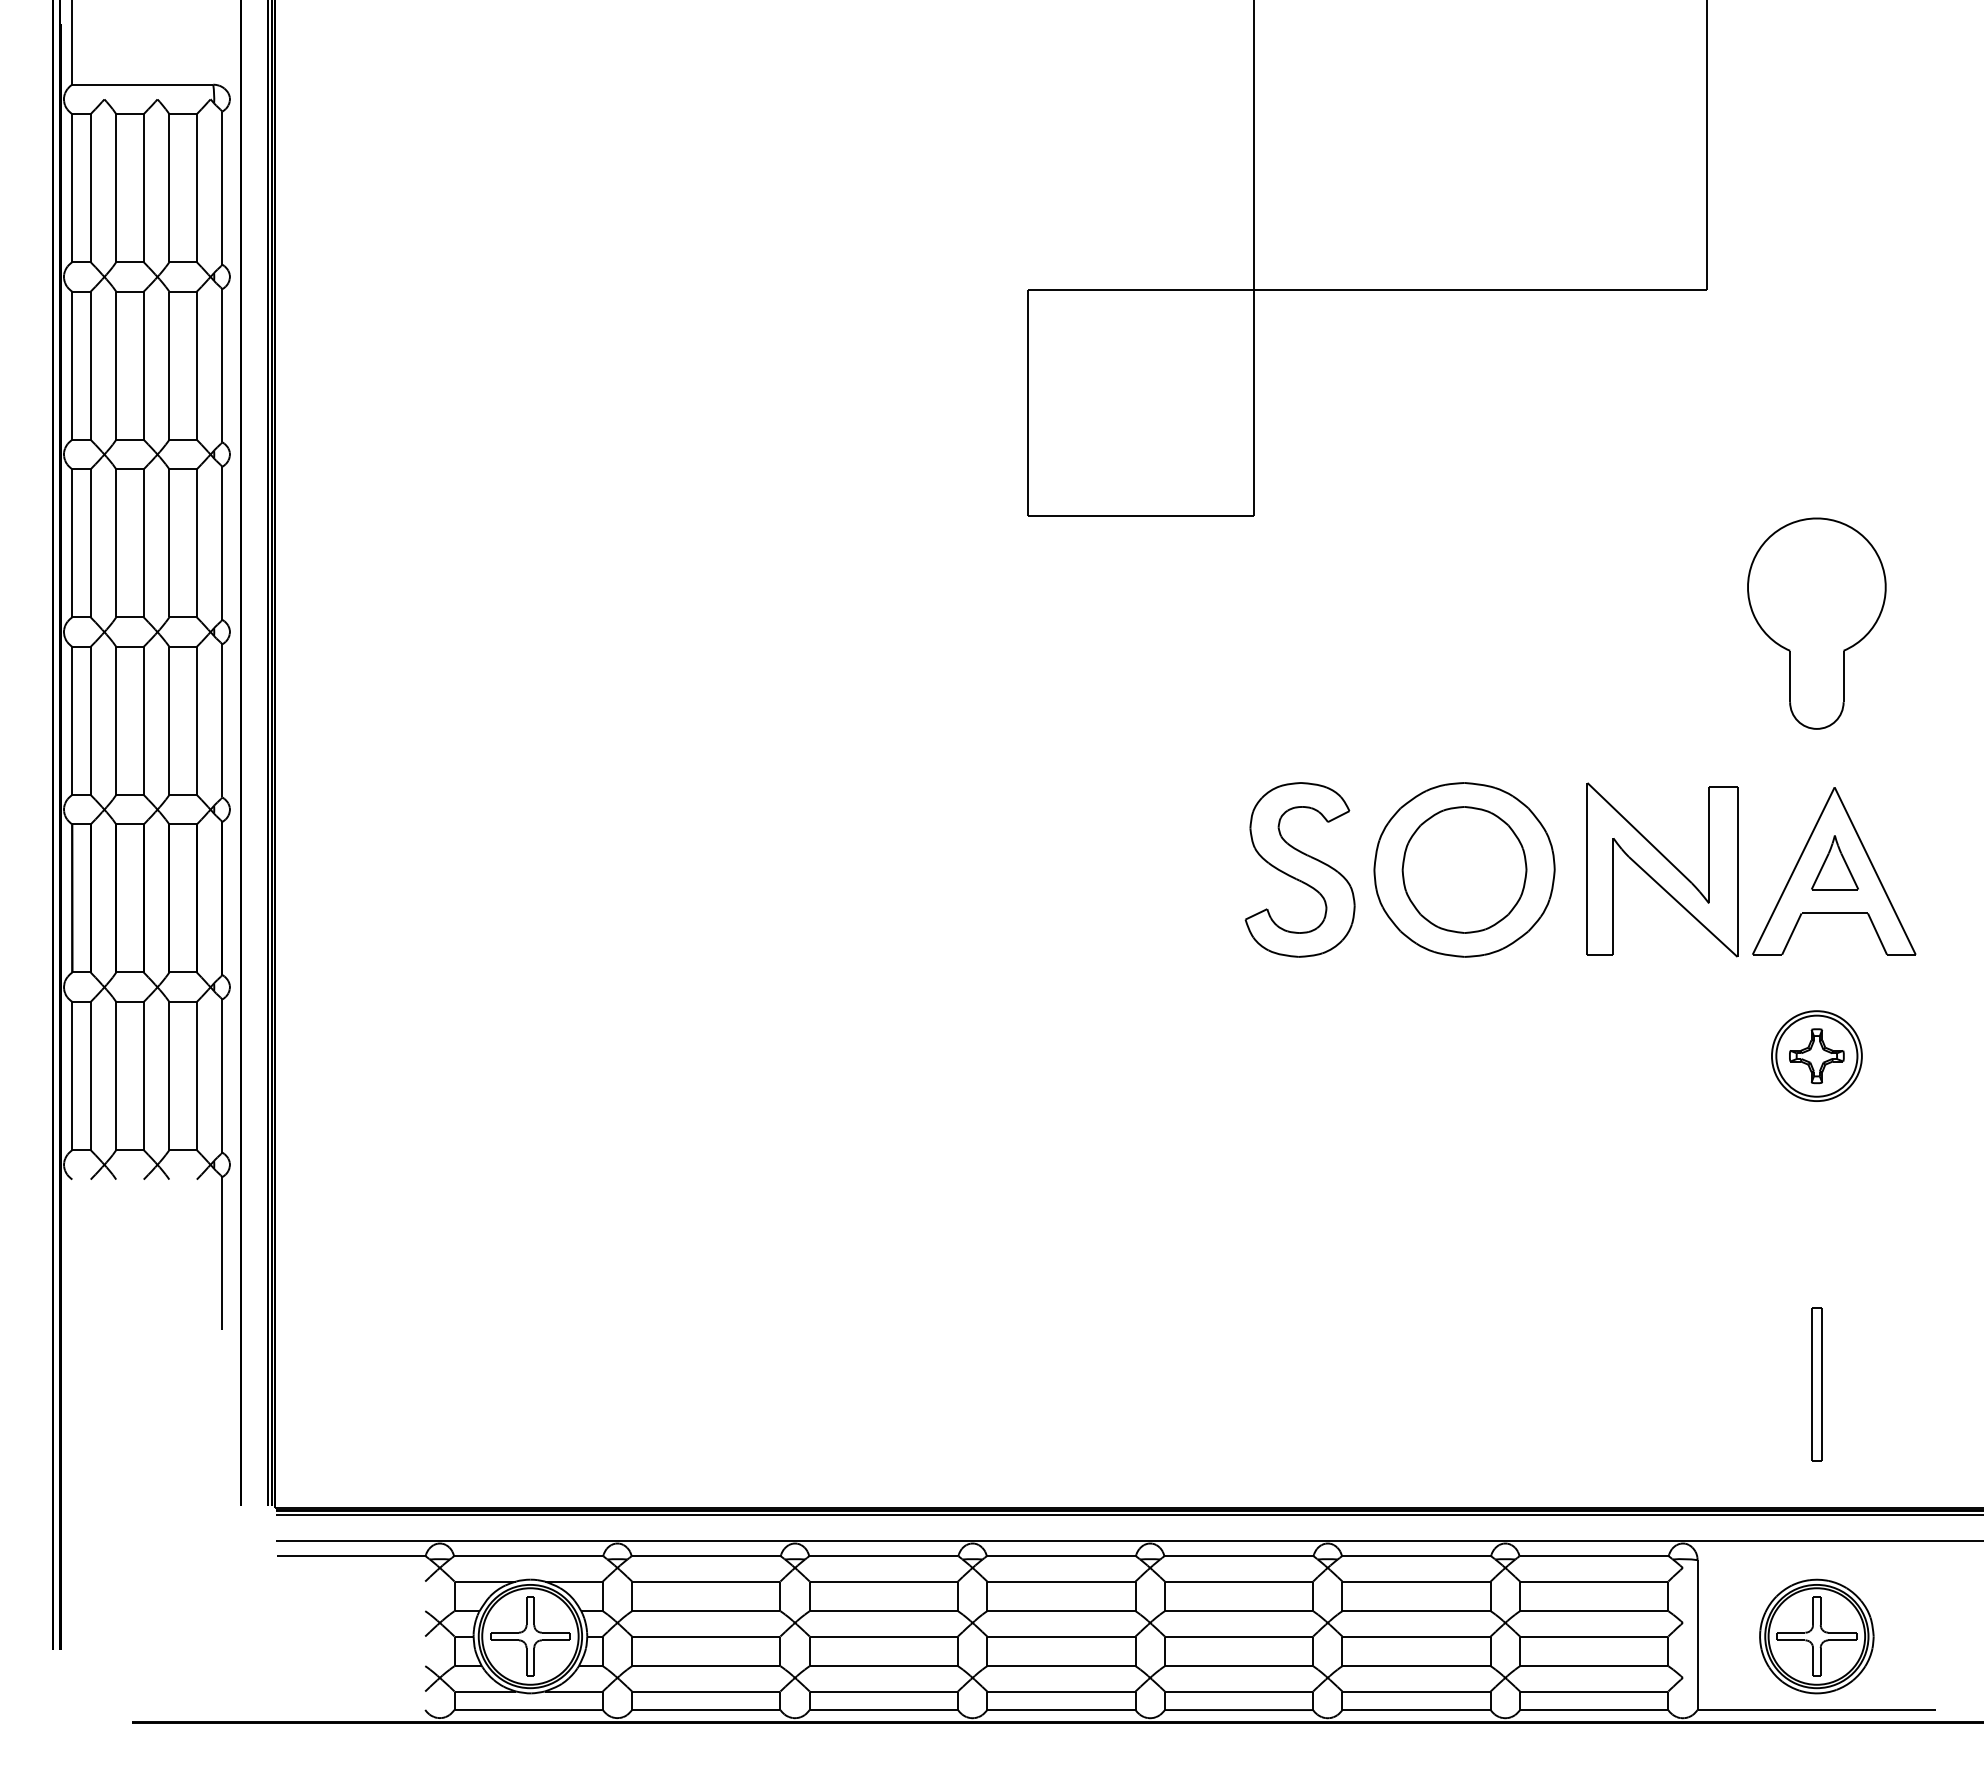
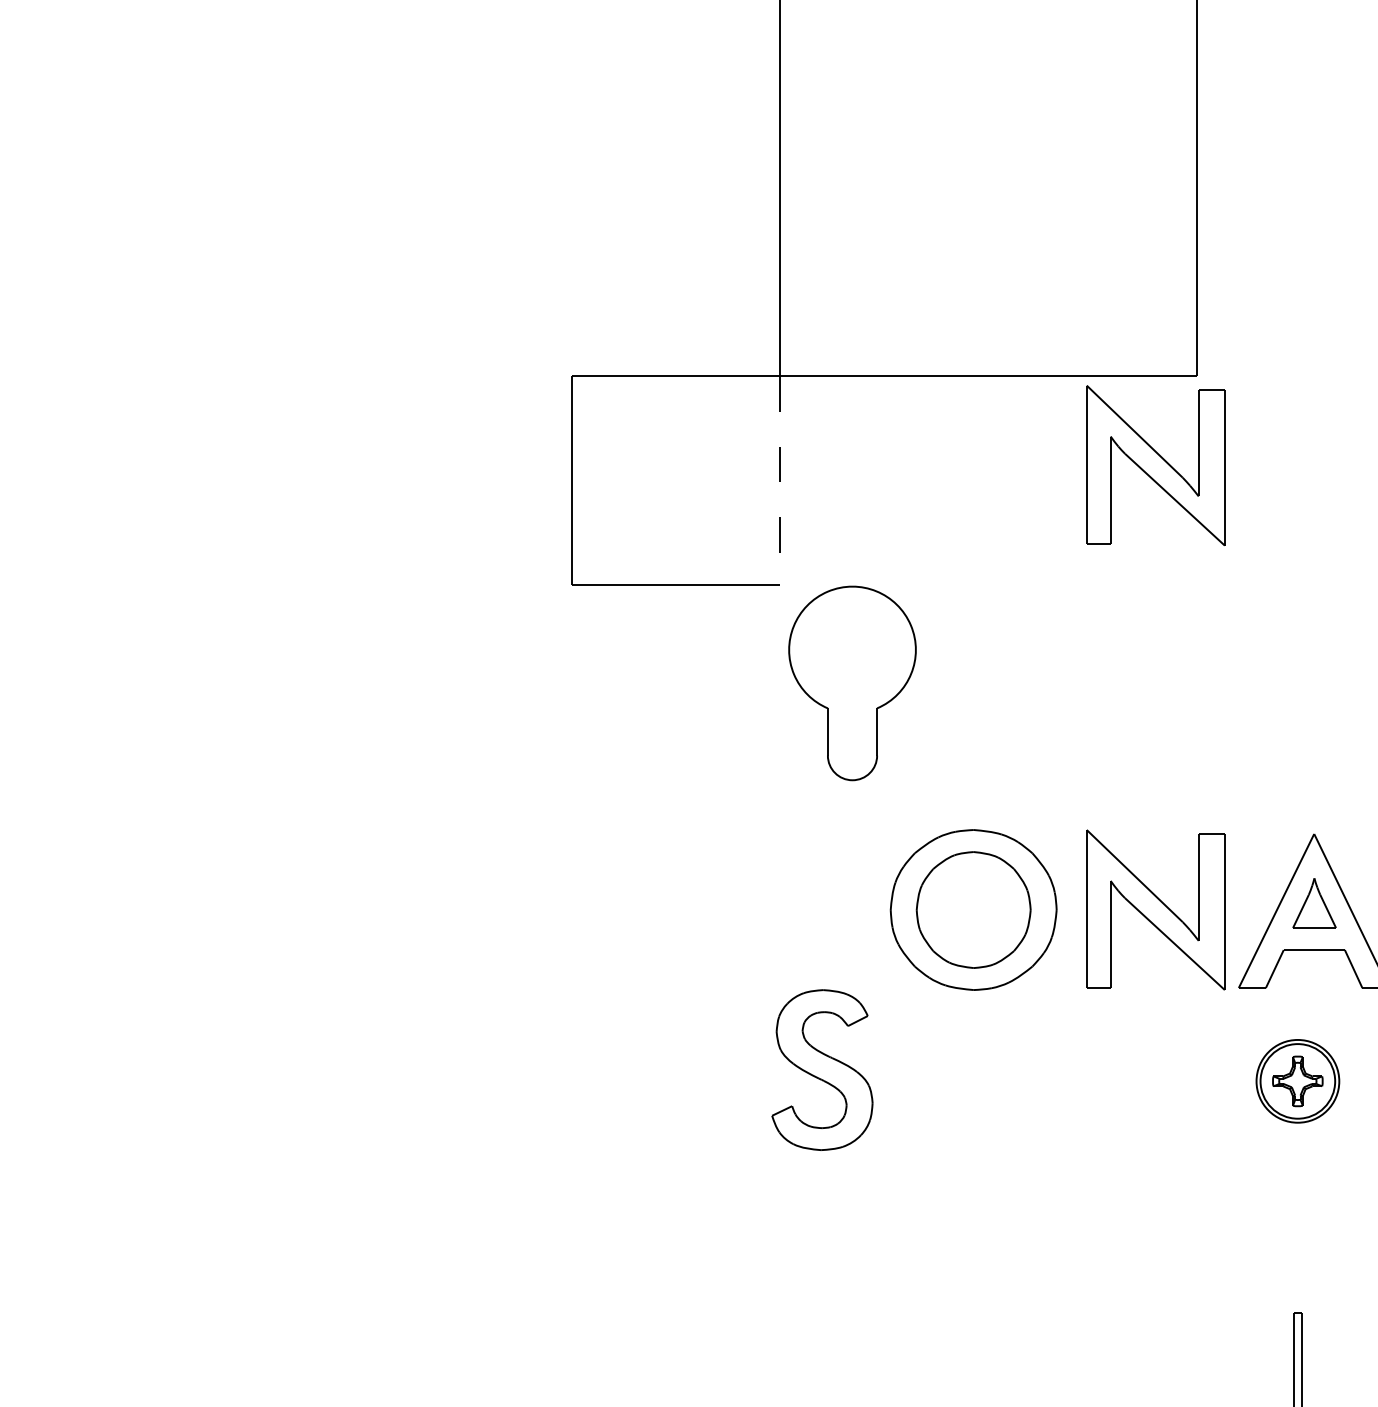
part: (1662, 386) -> (1155, 465), added
line: (1254, 403) -> (780, 480), solid -> dashed
part: (1816, 623) -> (852, 683), moved
part: (1299, 869) -> (821, 1069), moved

